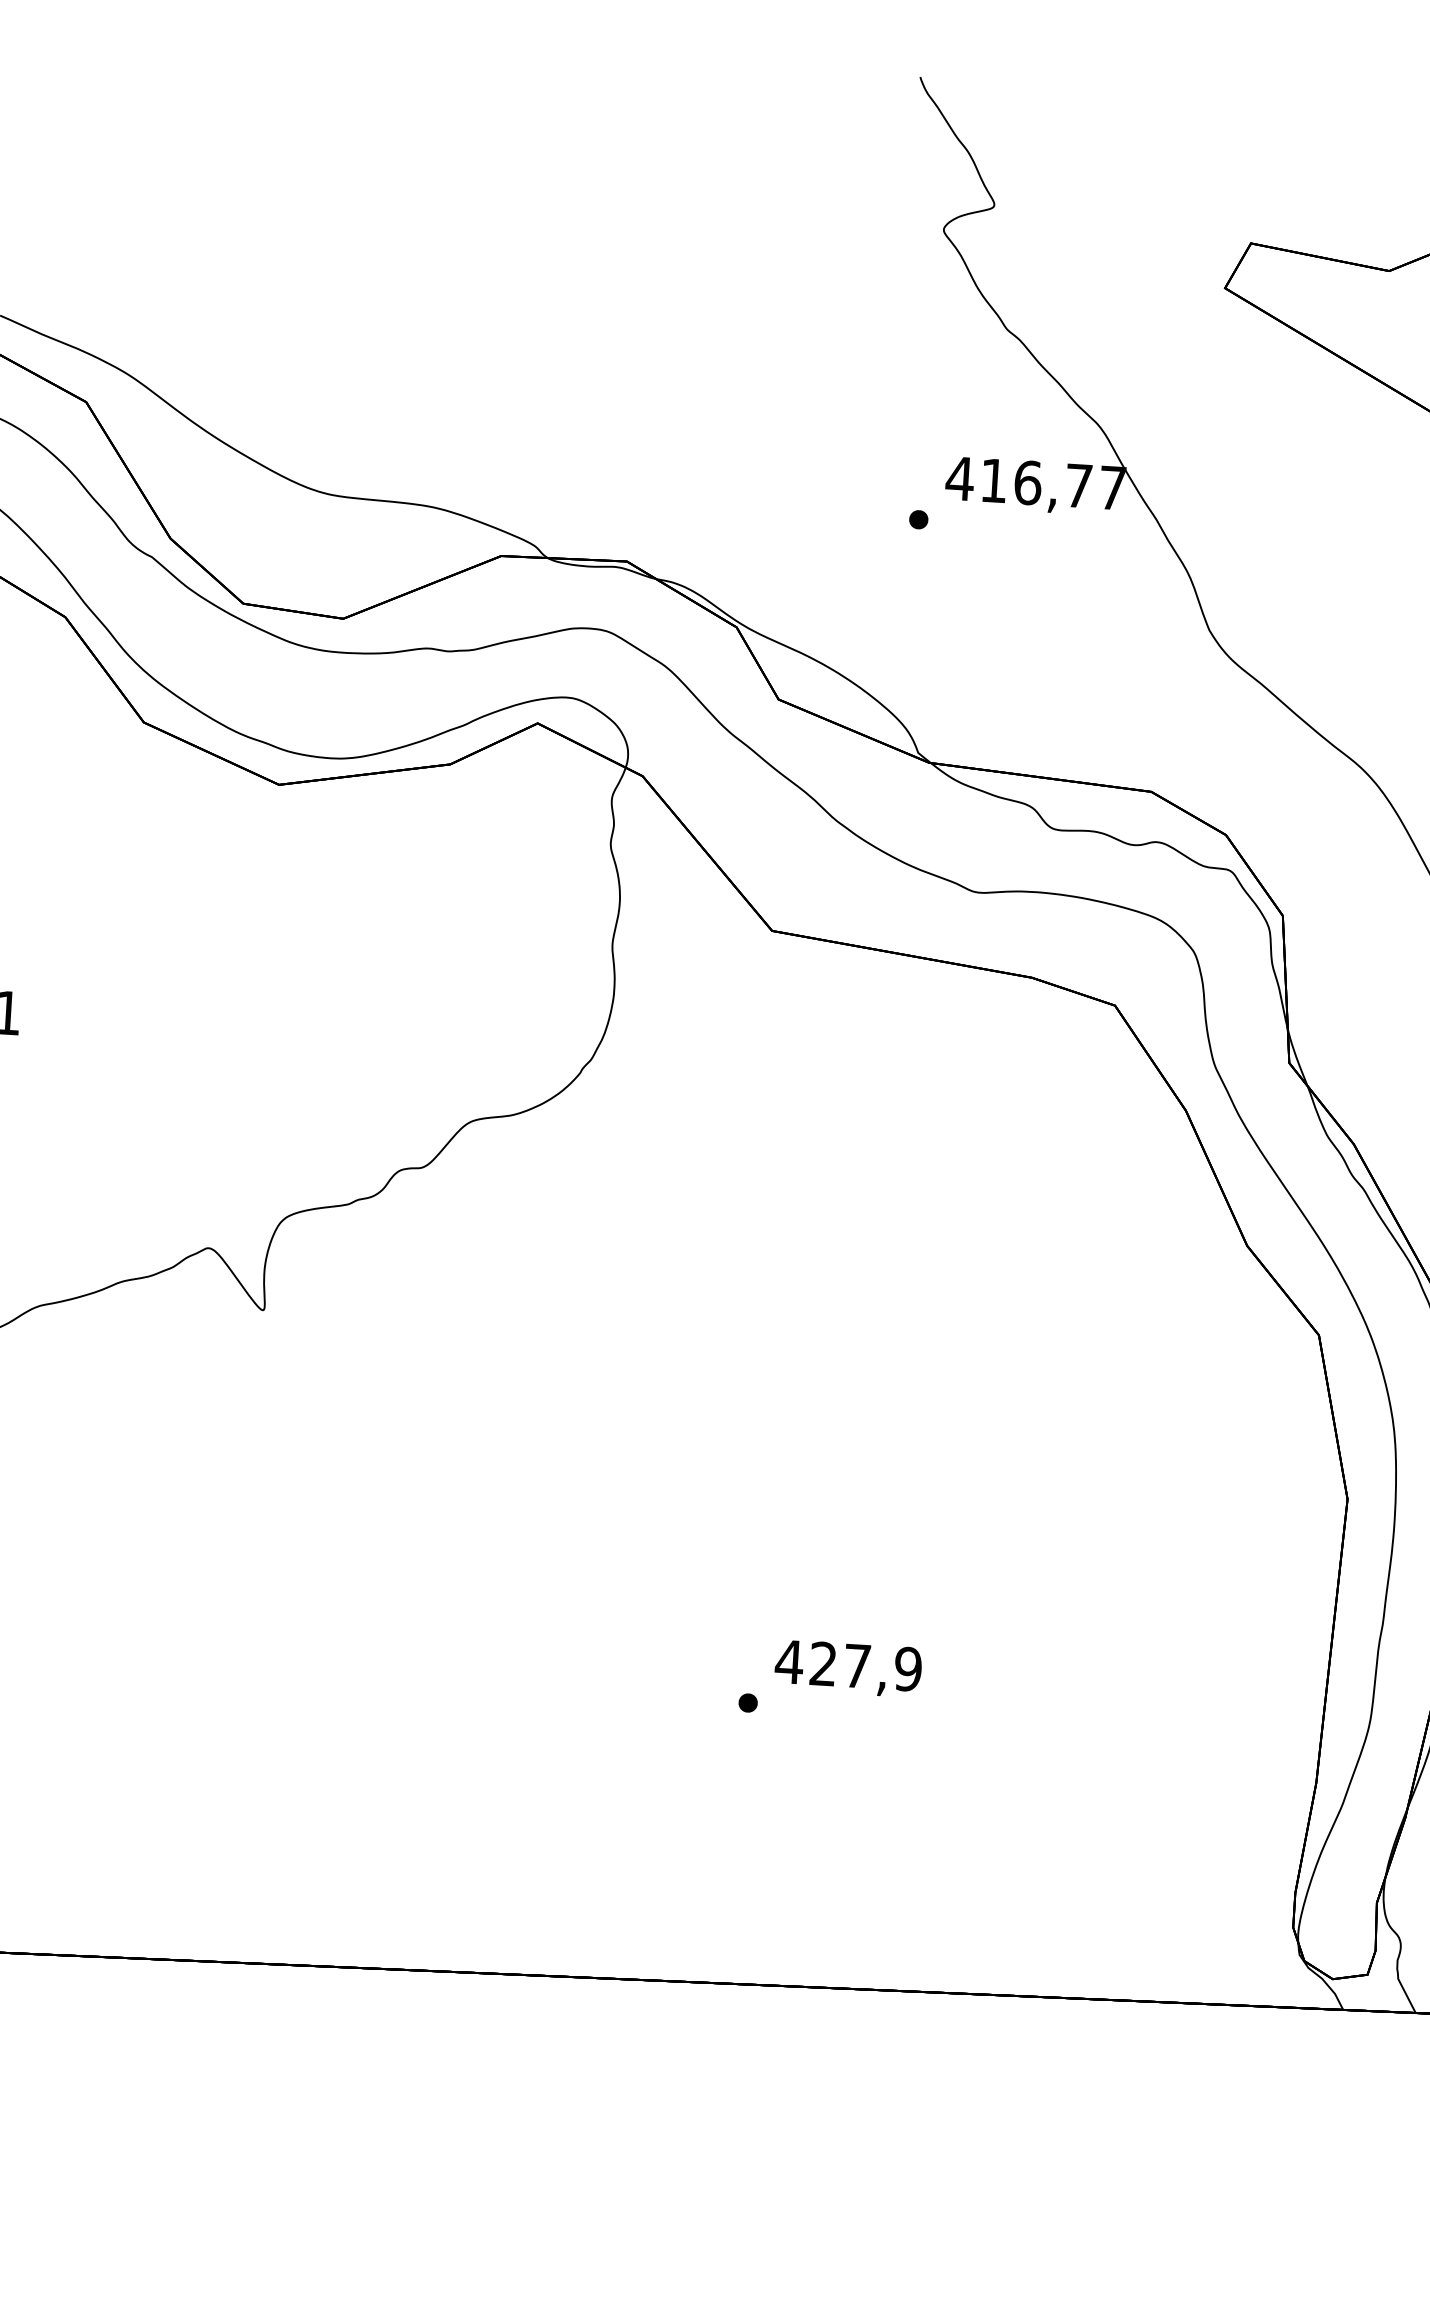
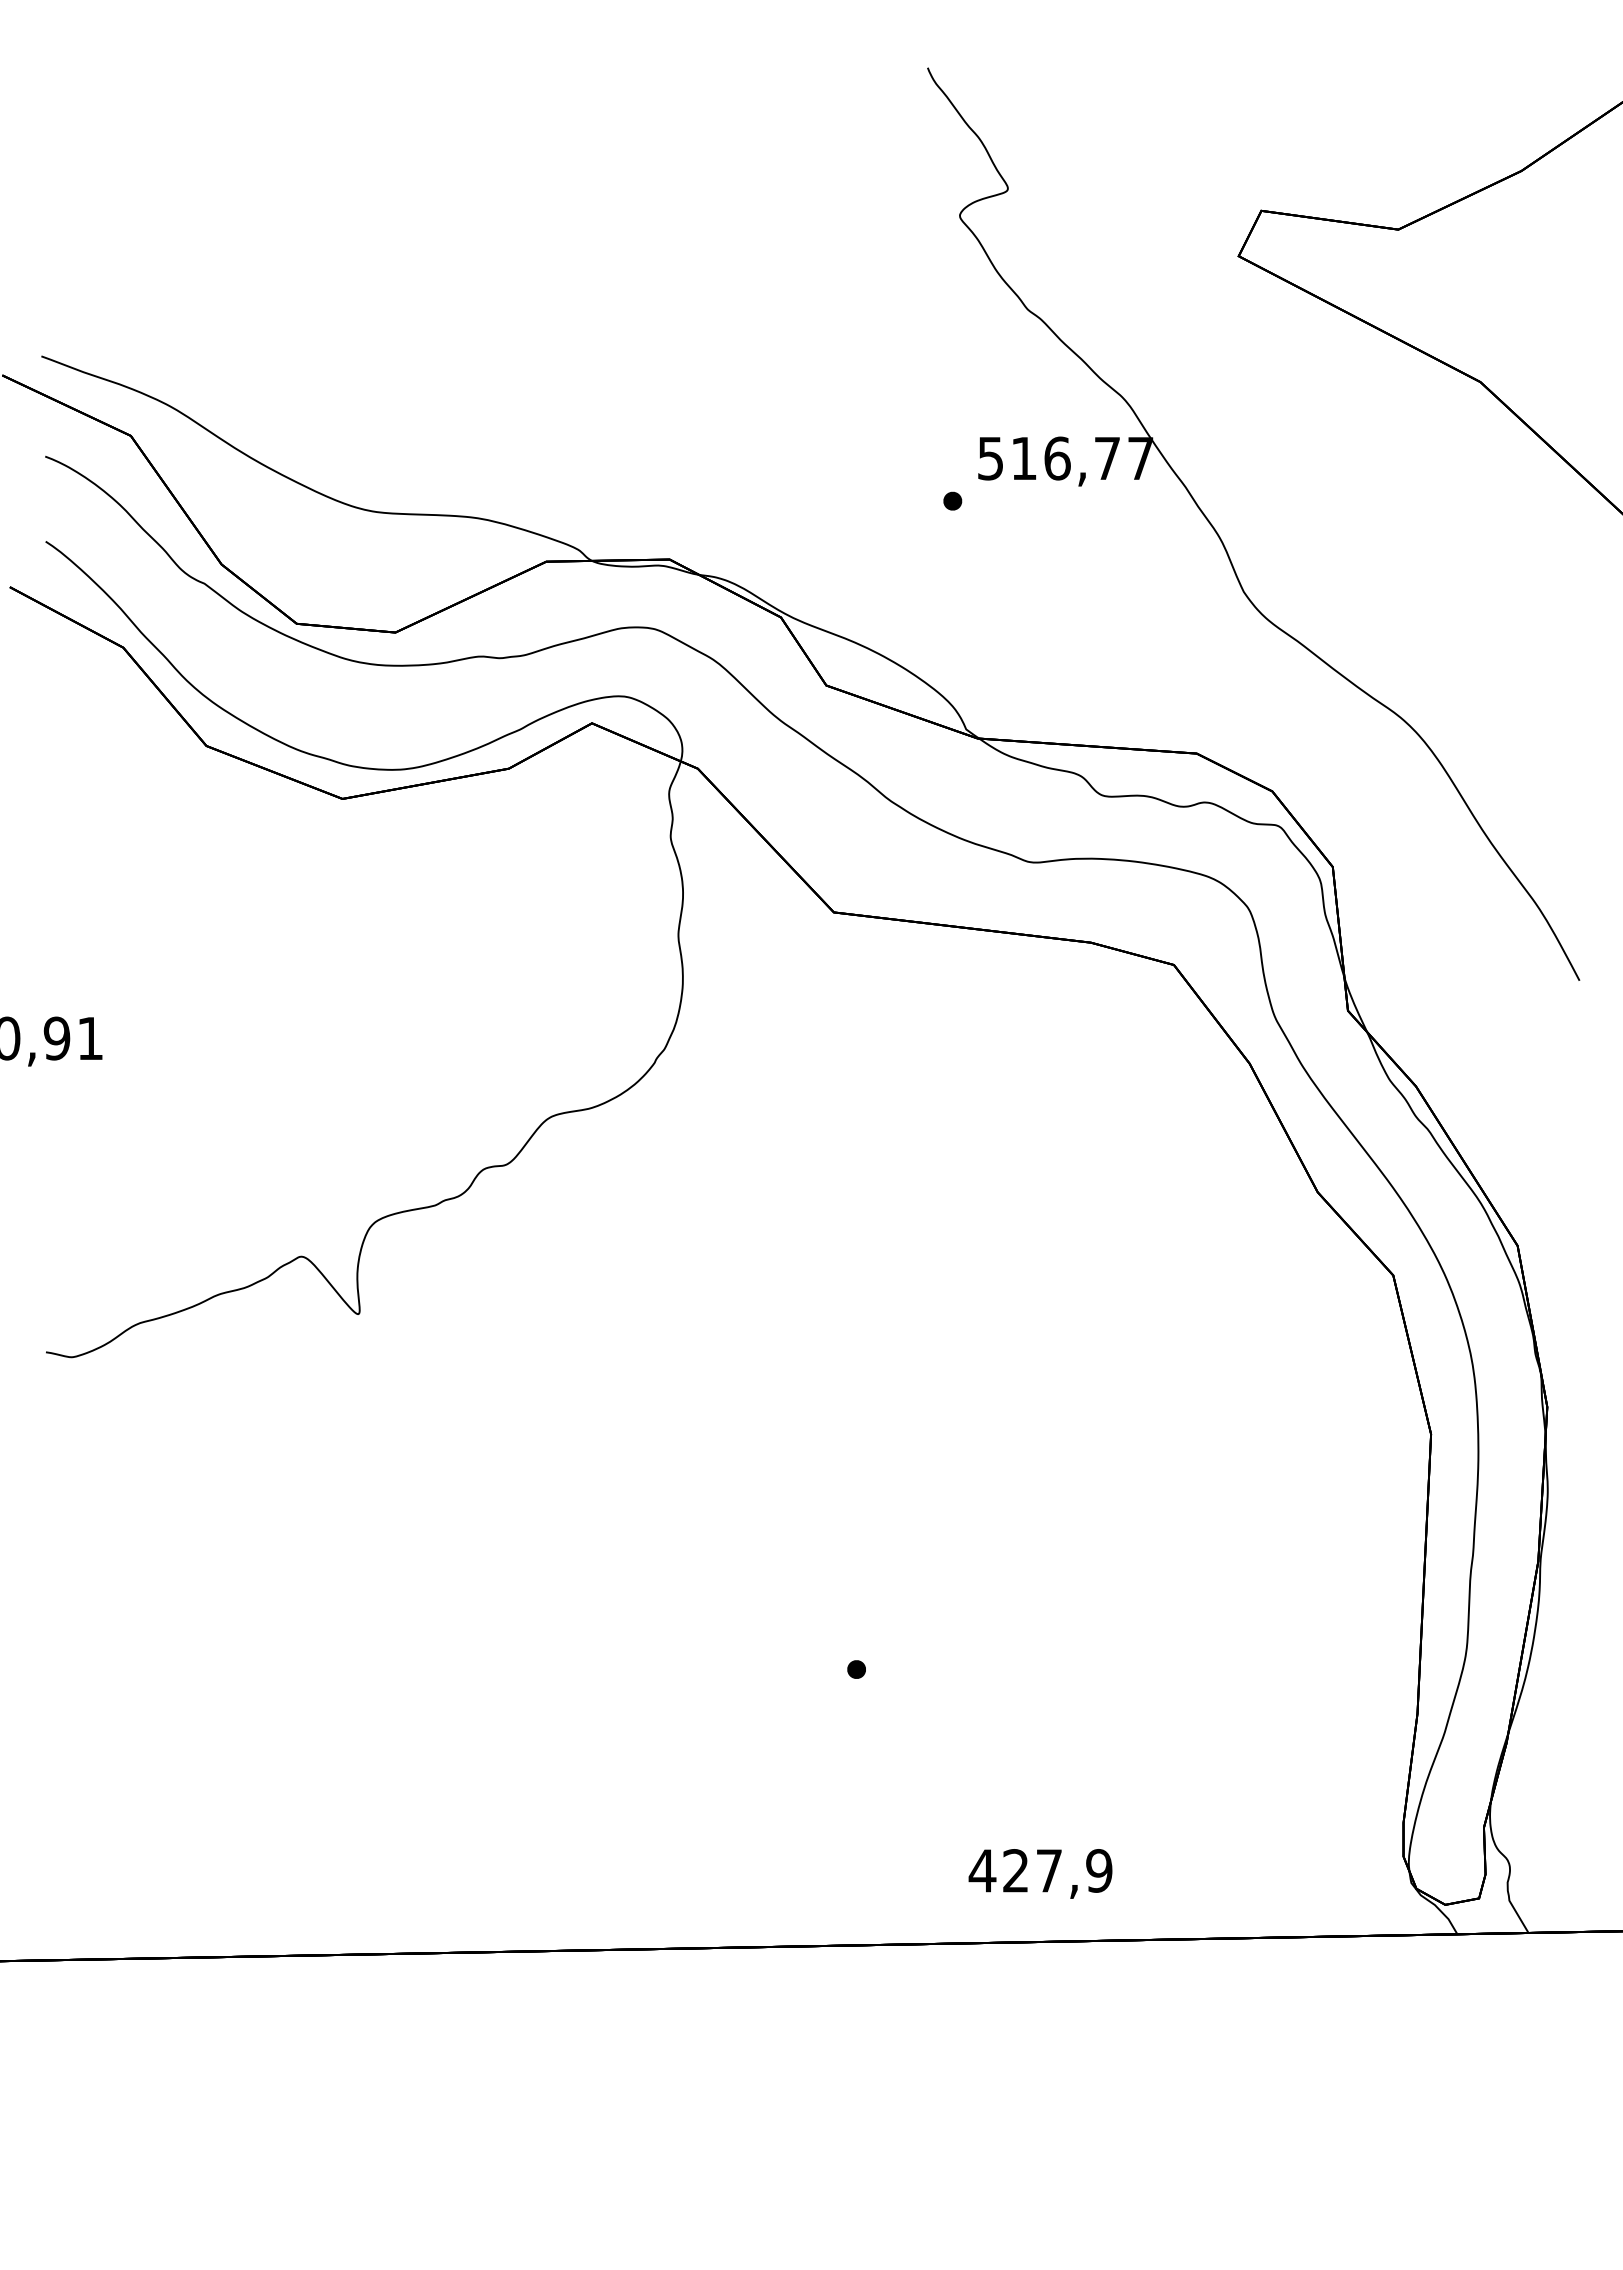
text: (959, 478) -> (990, 458), 416,77 -> 516,77
text: (848, 1668) -> (1040, 1873), moved

